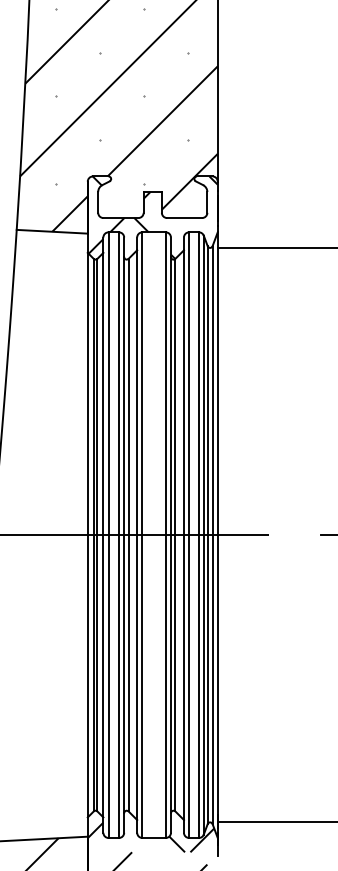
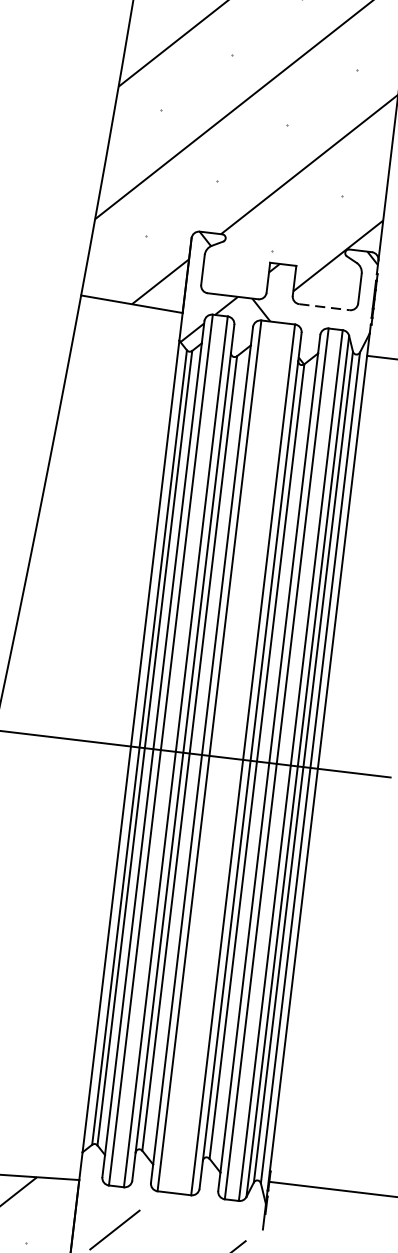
line: (184, 218) -> (324, 307), solid -> dashed
hatch: (150, 837) -> (169, 1191), removed

